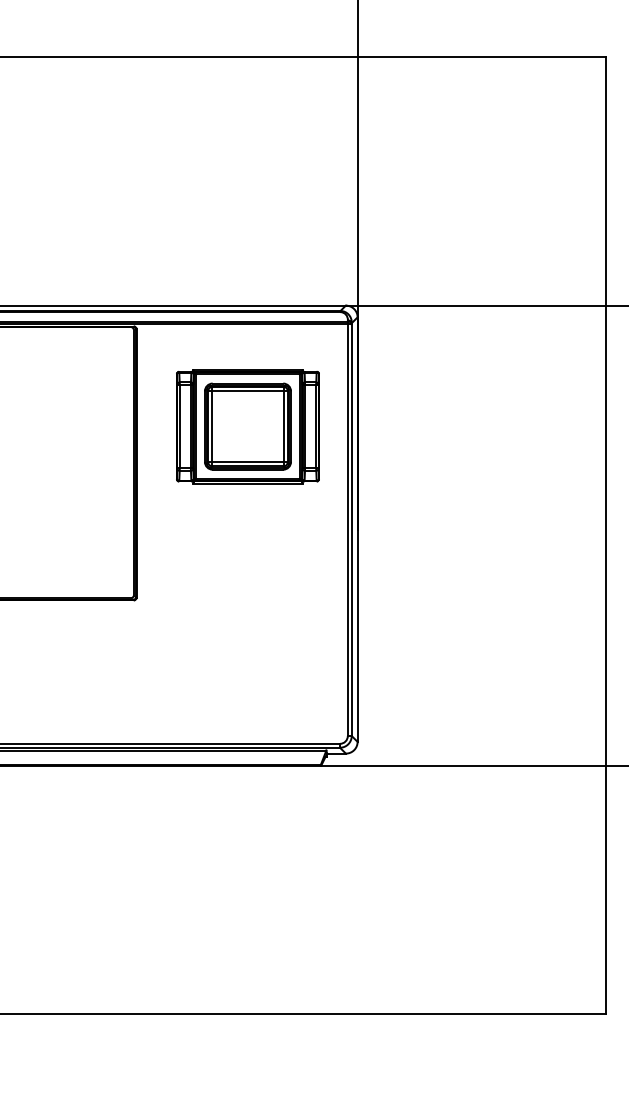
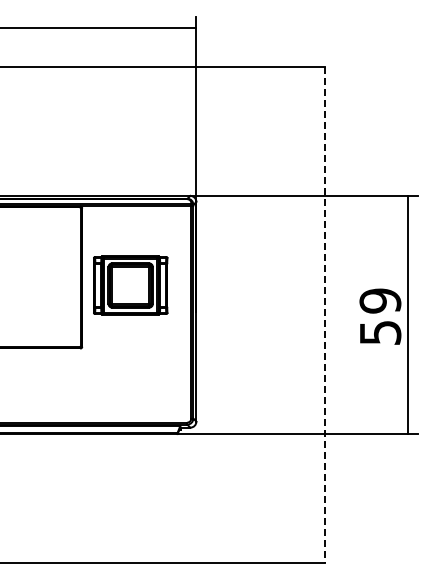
part: (247, 426) -> (130, 285), moved
line: (607, 534) -> (325, 314), solid -> dashed

